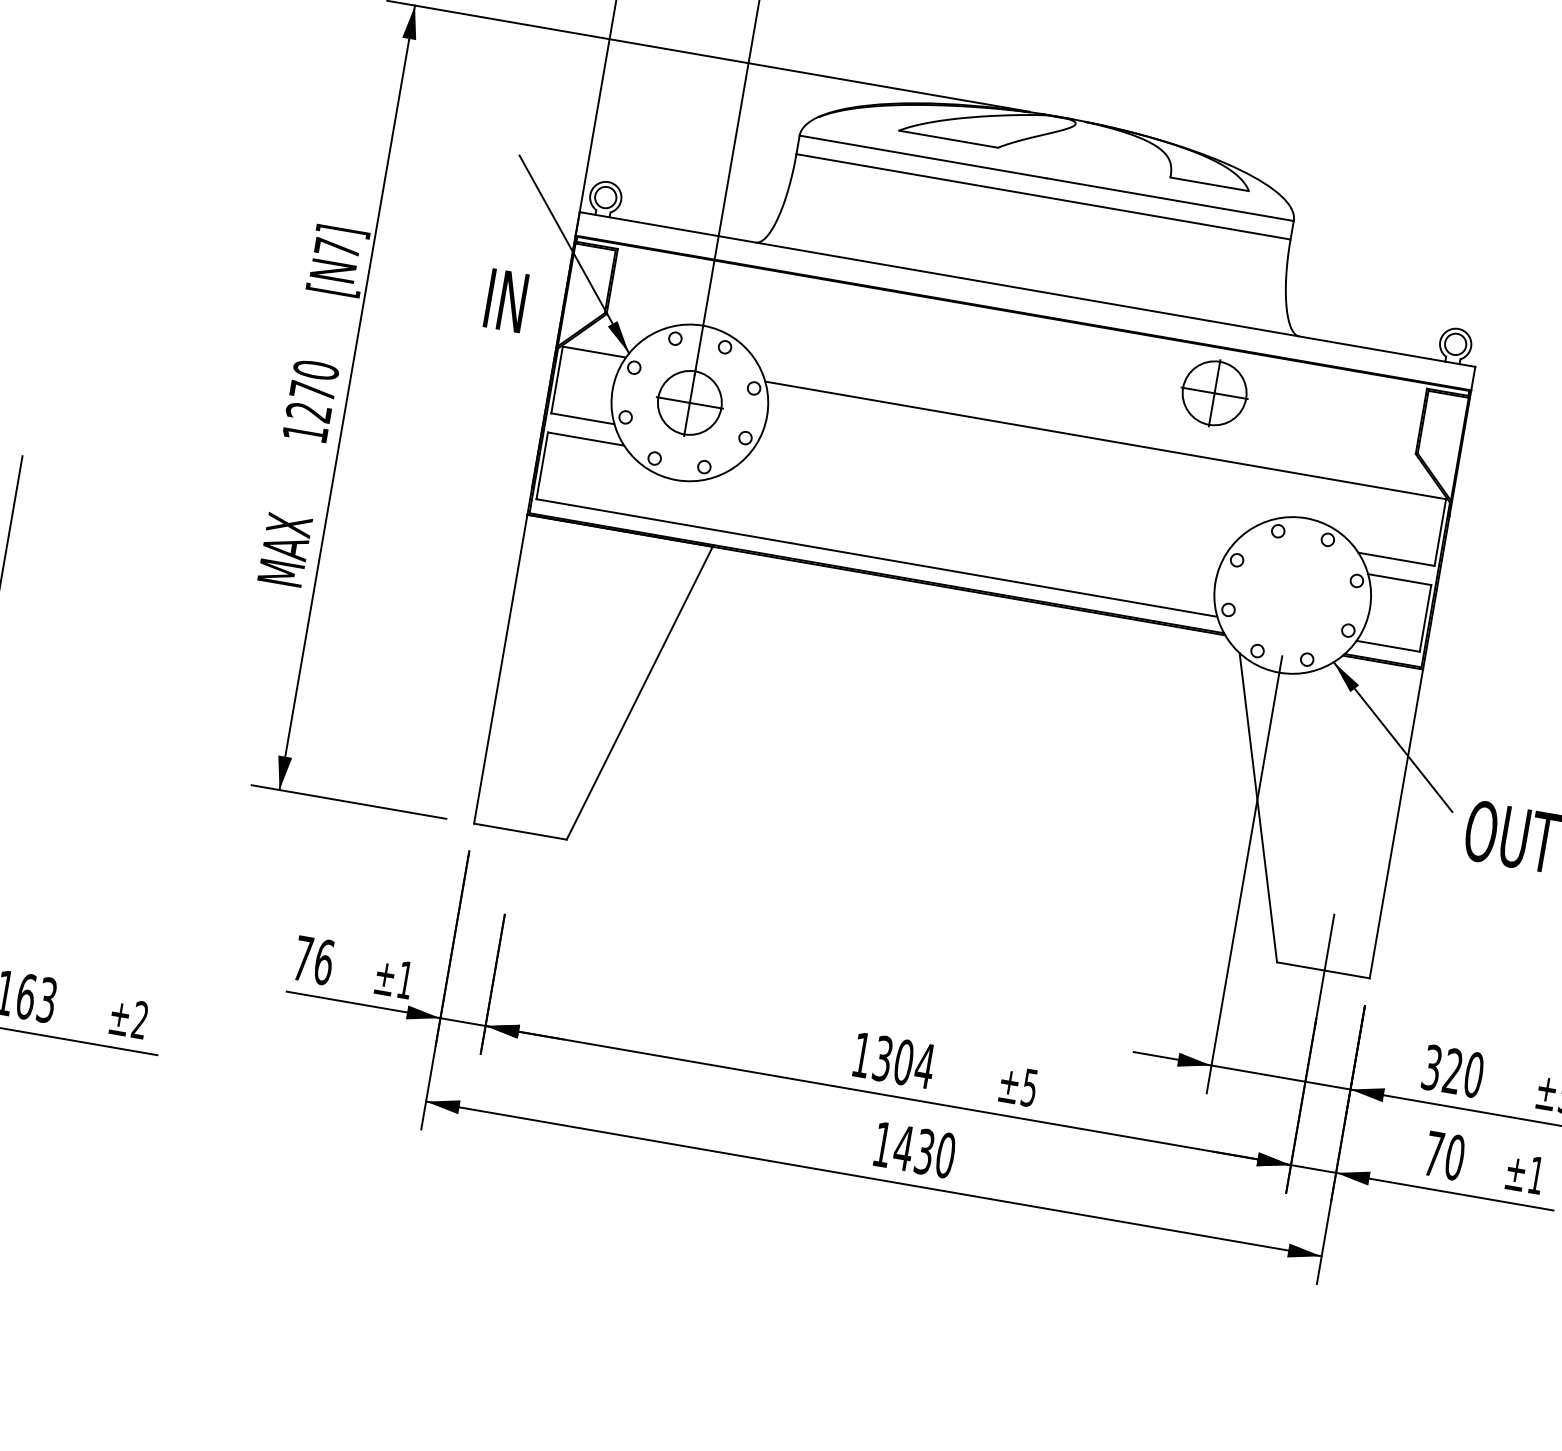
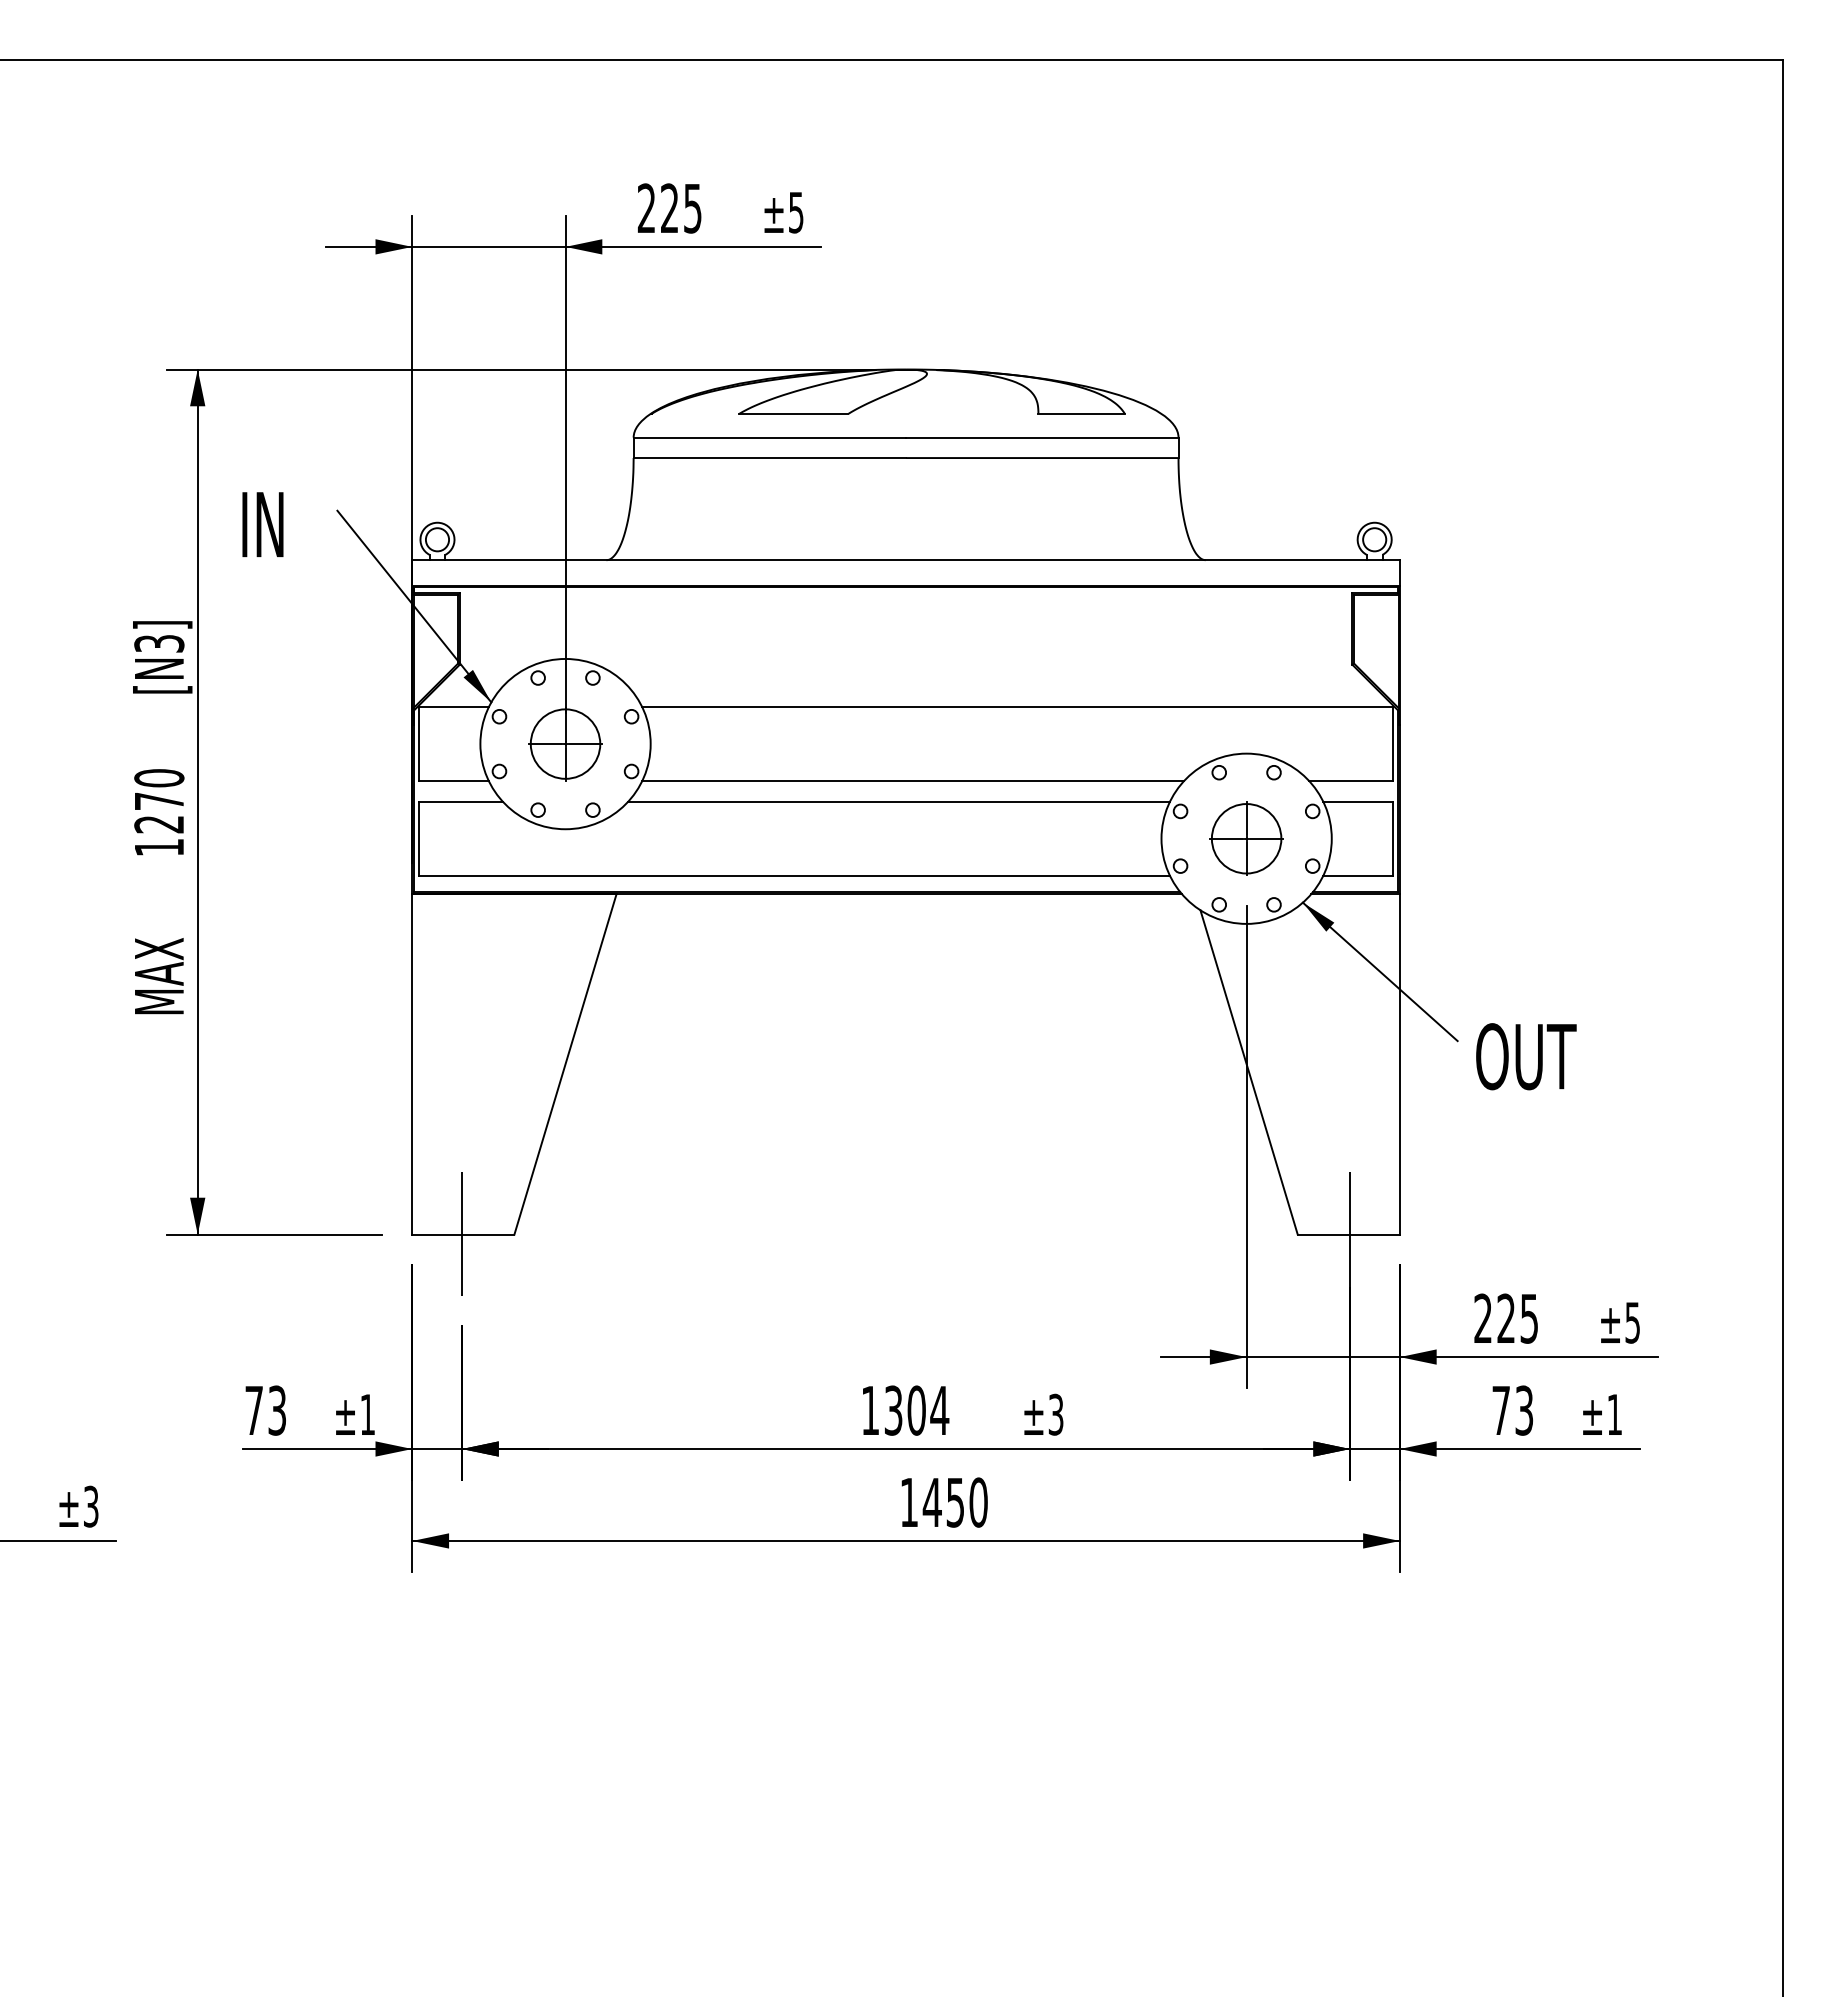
text: (337, 248) -> (159, 643), [N7] -> [N3]
text: (505, 300) -> (262, 524), moved
part: (1214, 393) -> (1246, 838), moved
line: (999, 490) -> (913, 780), added
line: (982, 508) -> (898, 802), added
line: (519, 830) -> (462, 1233), added
text: (324, 962) -> (277, 1410), 76 -> 73
text: (139, 1019) -> (90, 1506), ±2 -> ±3
text: (1453, 1071) -> (1506, 1318), 320 -> 225
text: (1030, 1087) -> (1056, 1414), ±5 -> ±3
text: (924, 1151) -> (955, 1502), 1430 -> 1450
text: (1455, 1157) -> (1524, 1410), 70 -> 73

